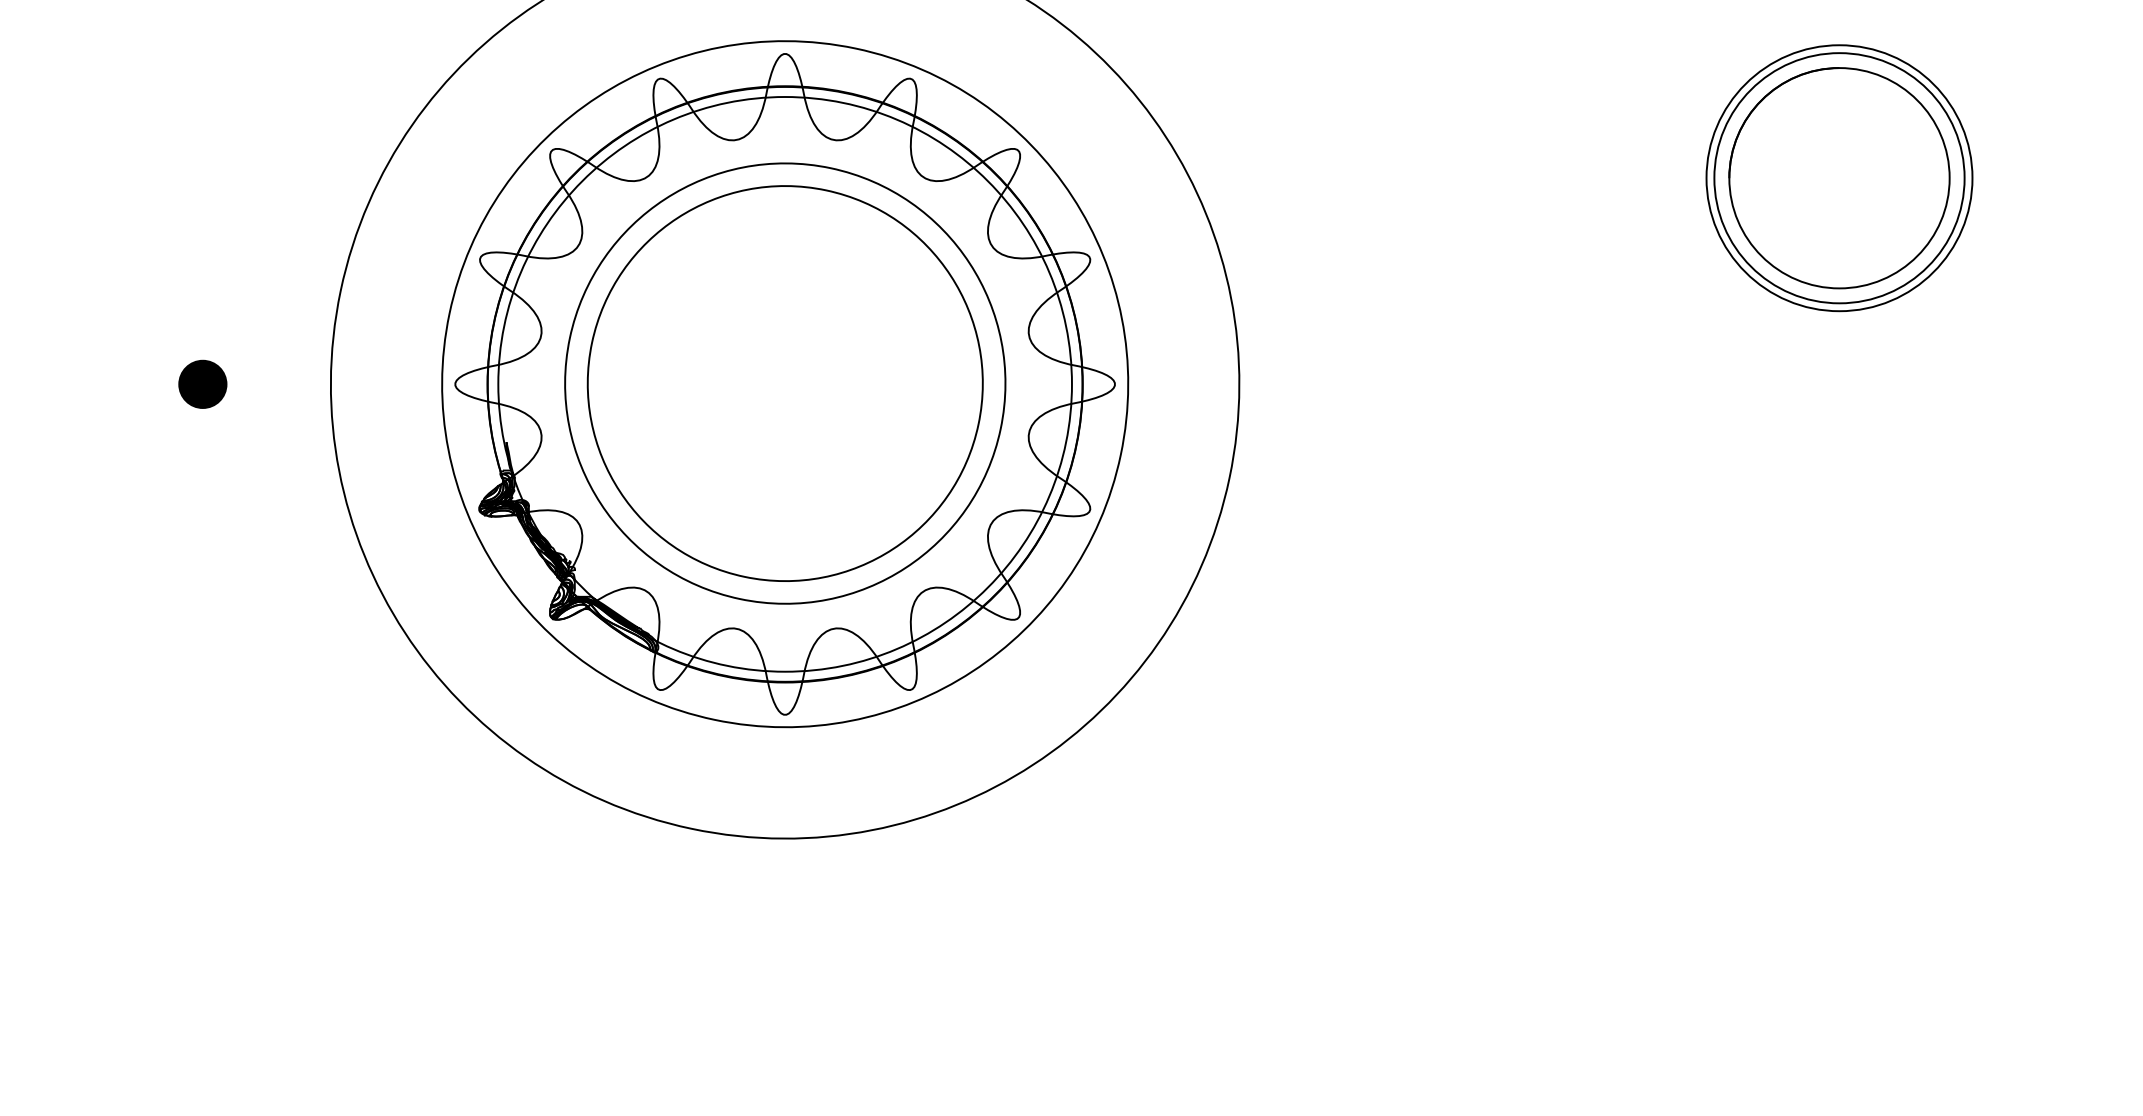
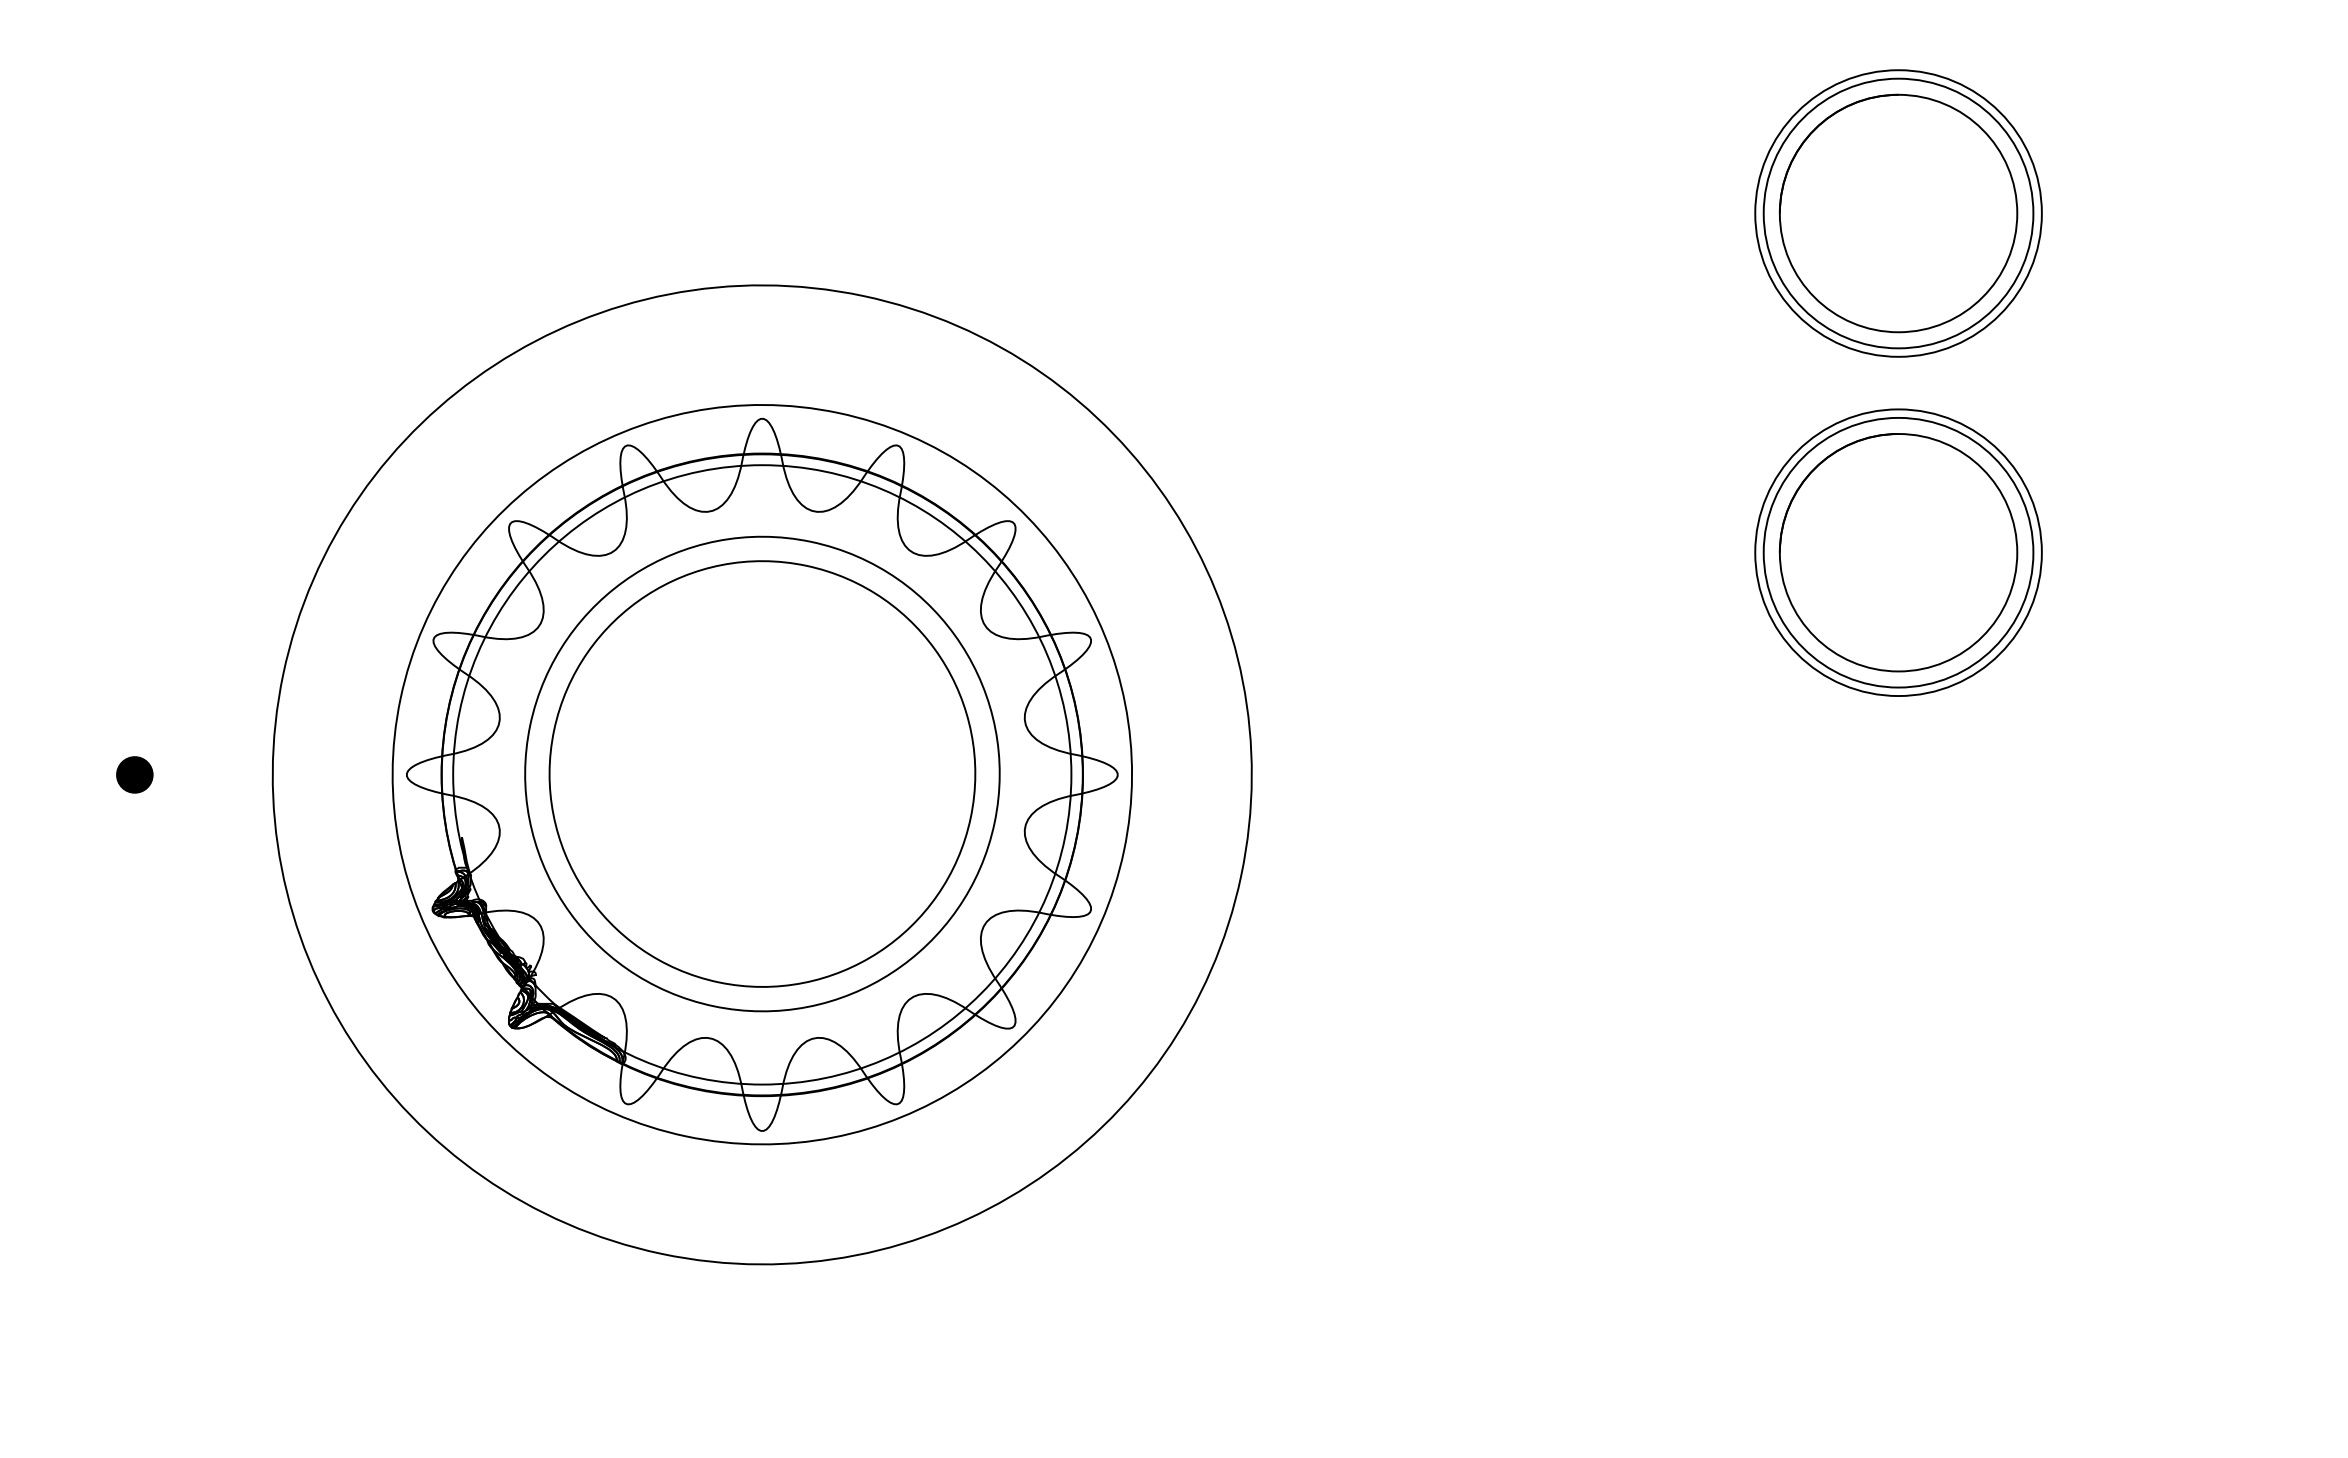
part: (202, 384) -> (134, 774), size x0.7

